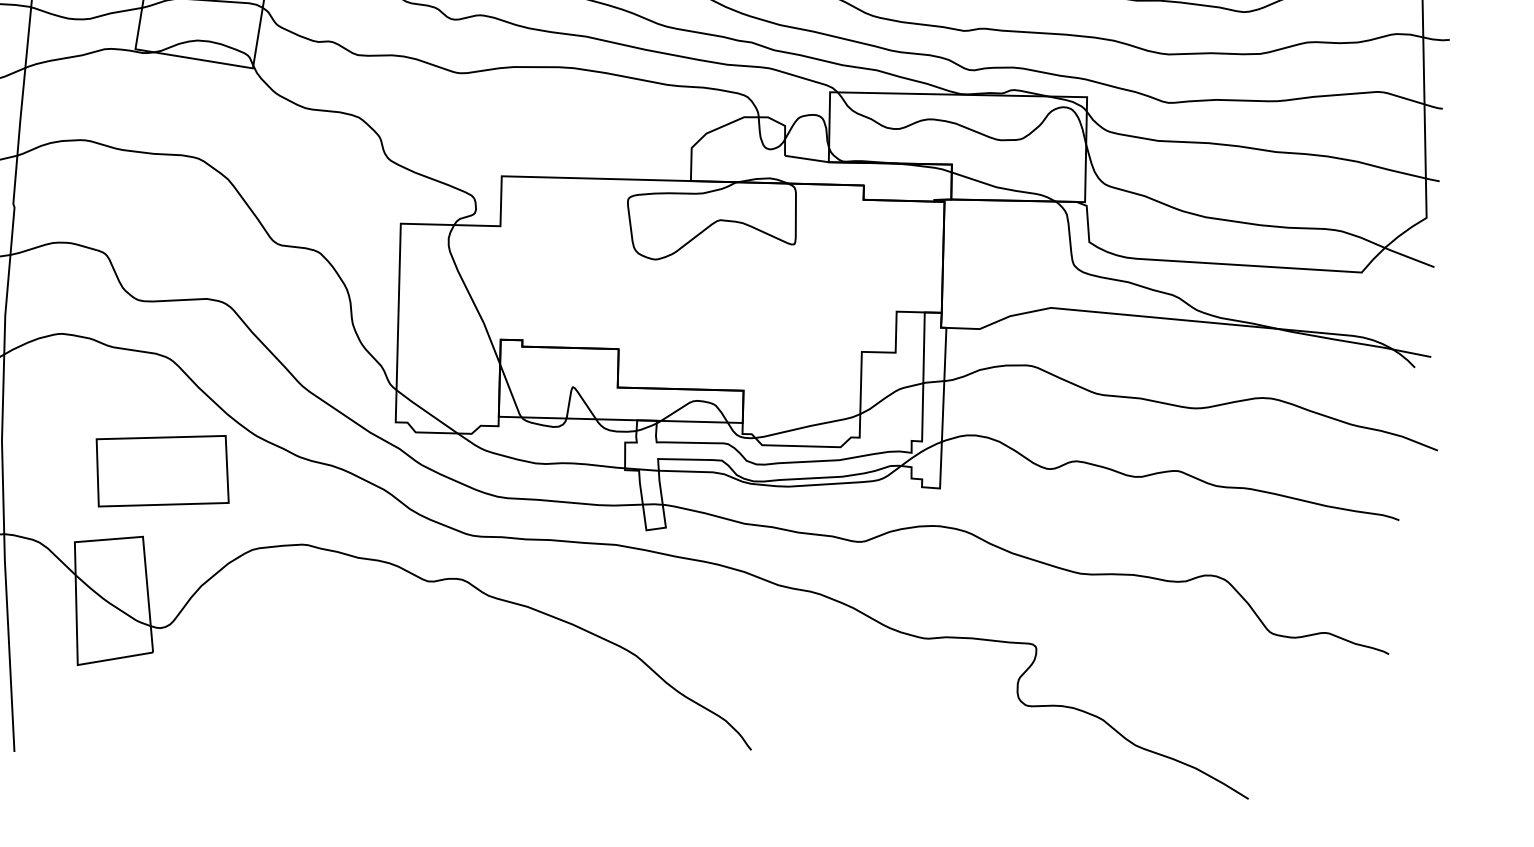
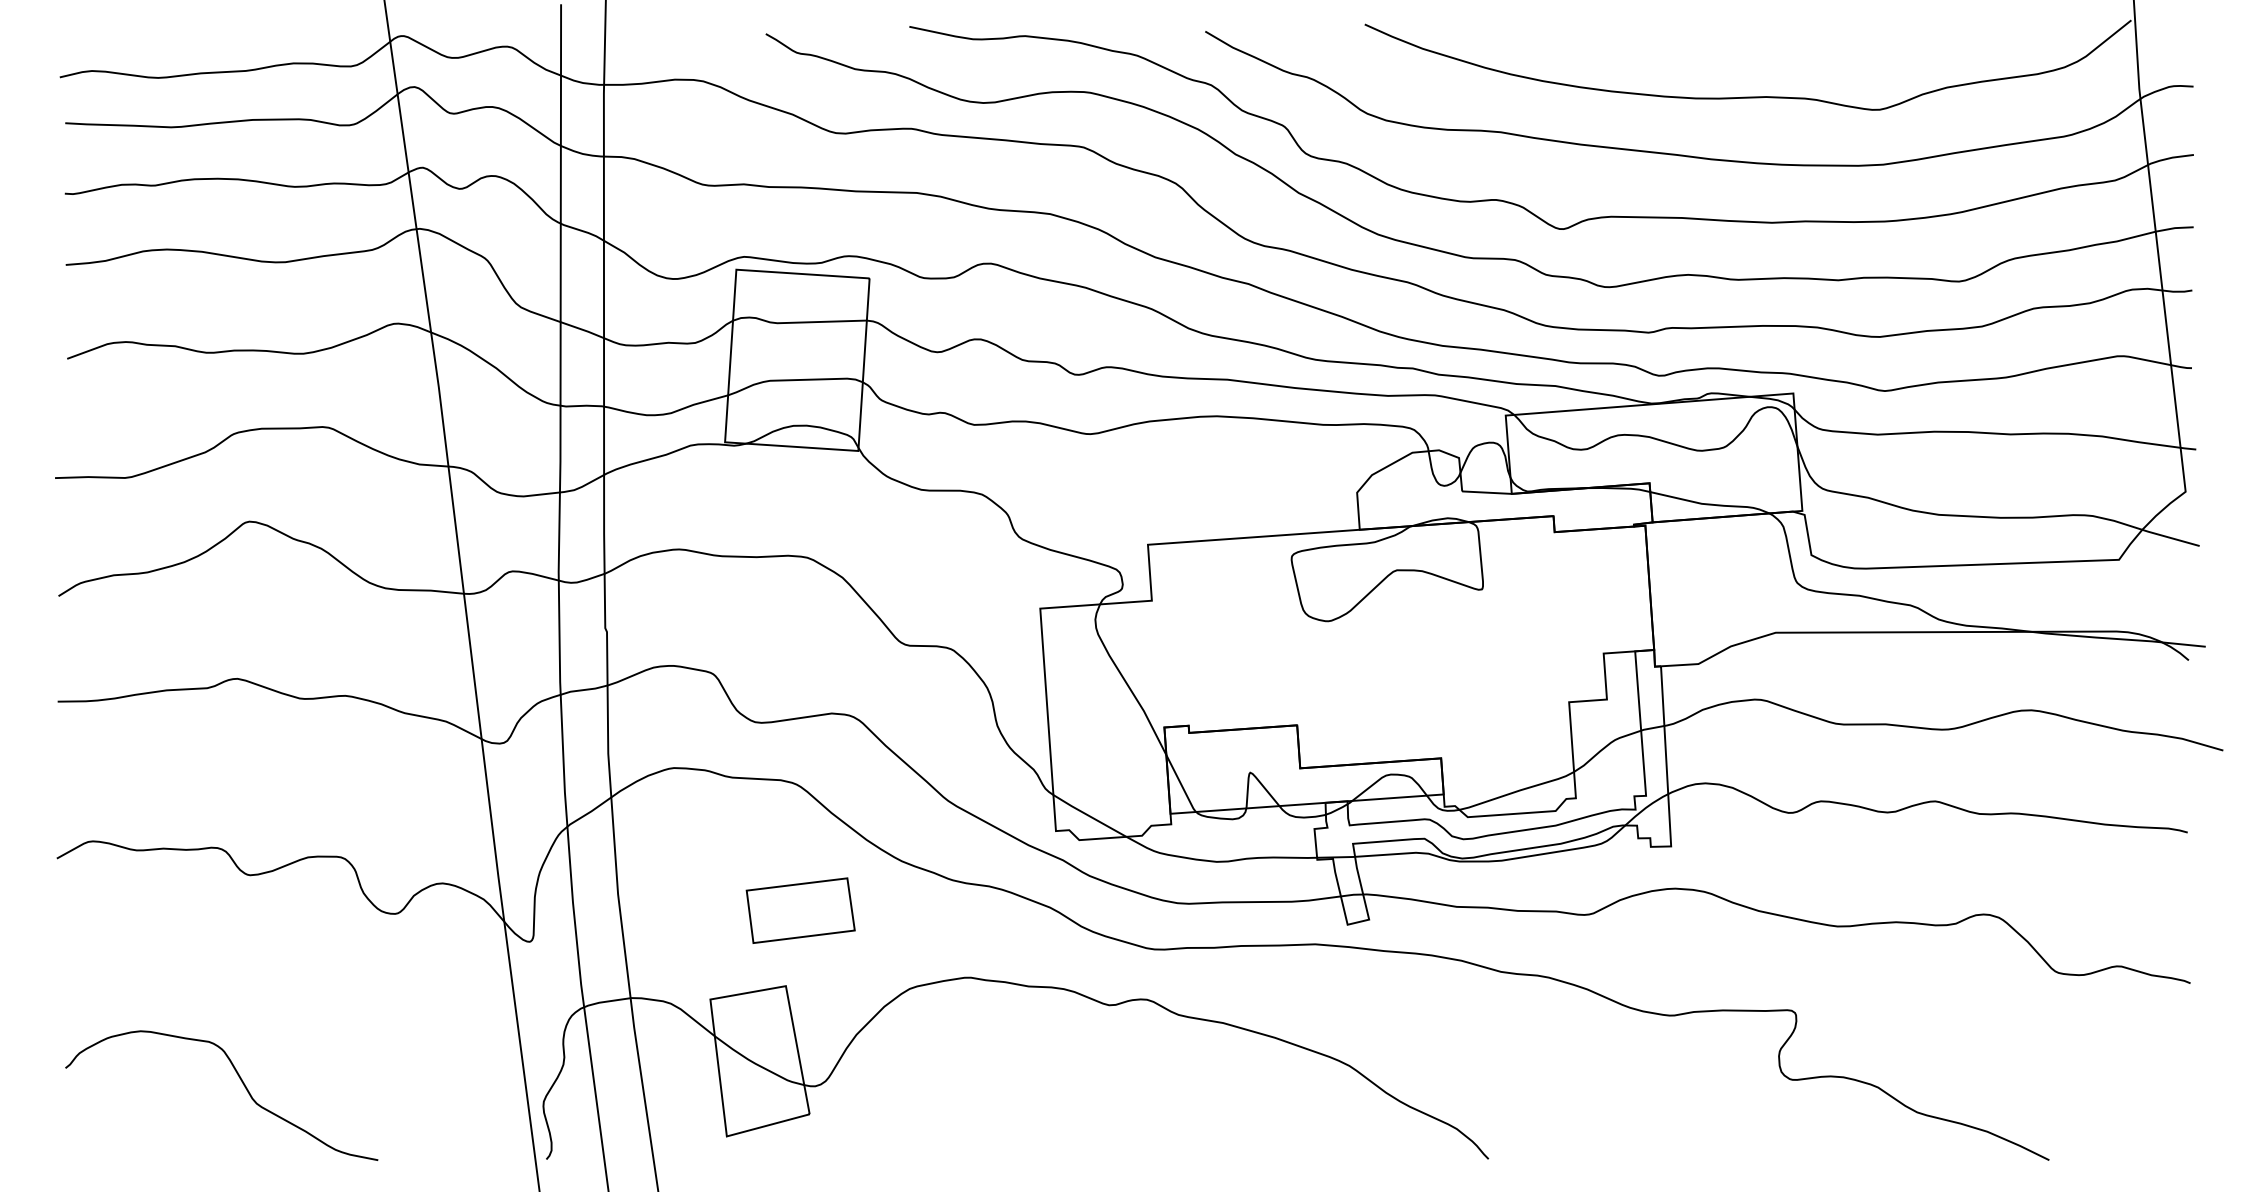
part: (162, 470) -> (800, 910), size x0.7

